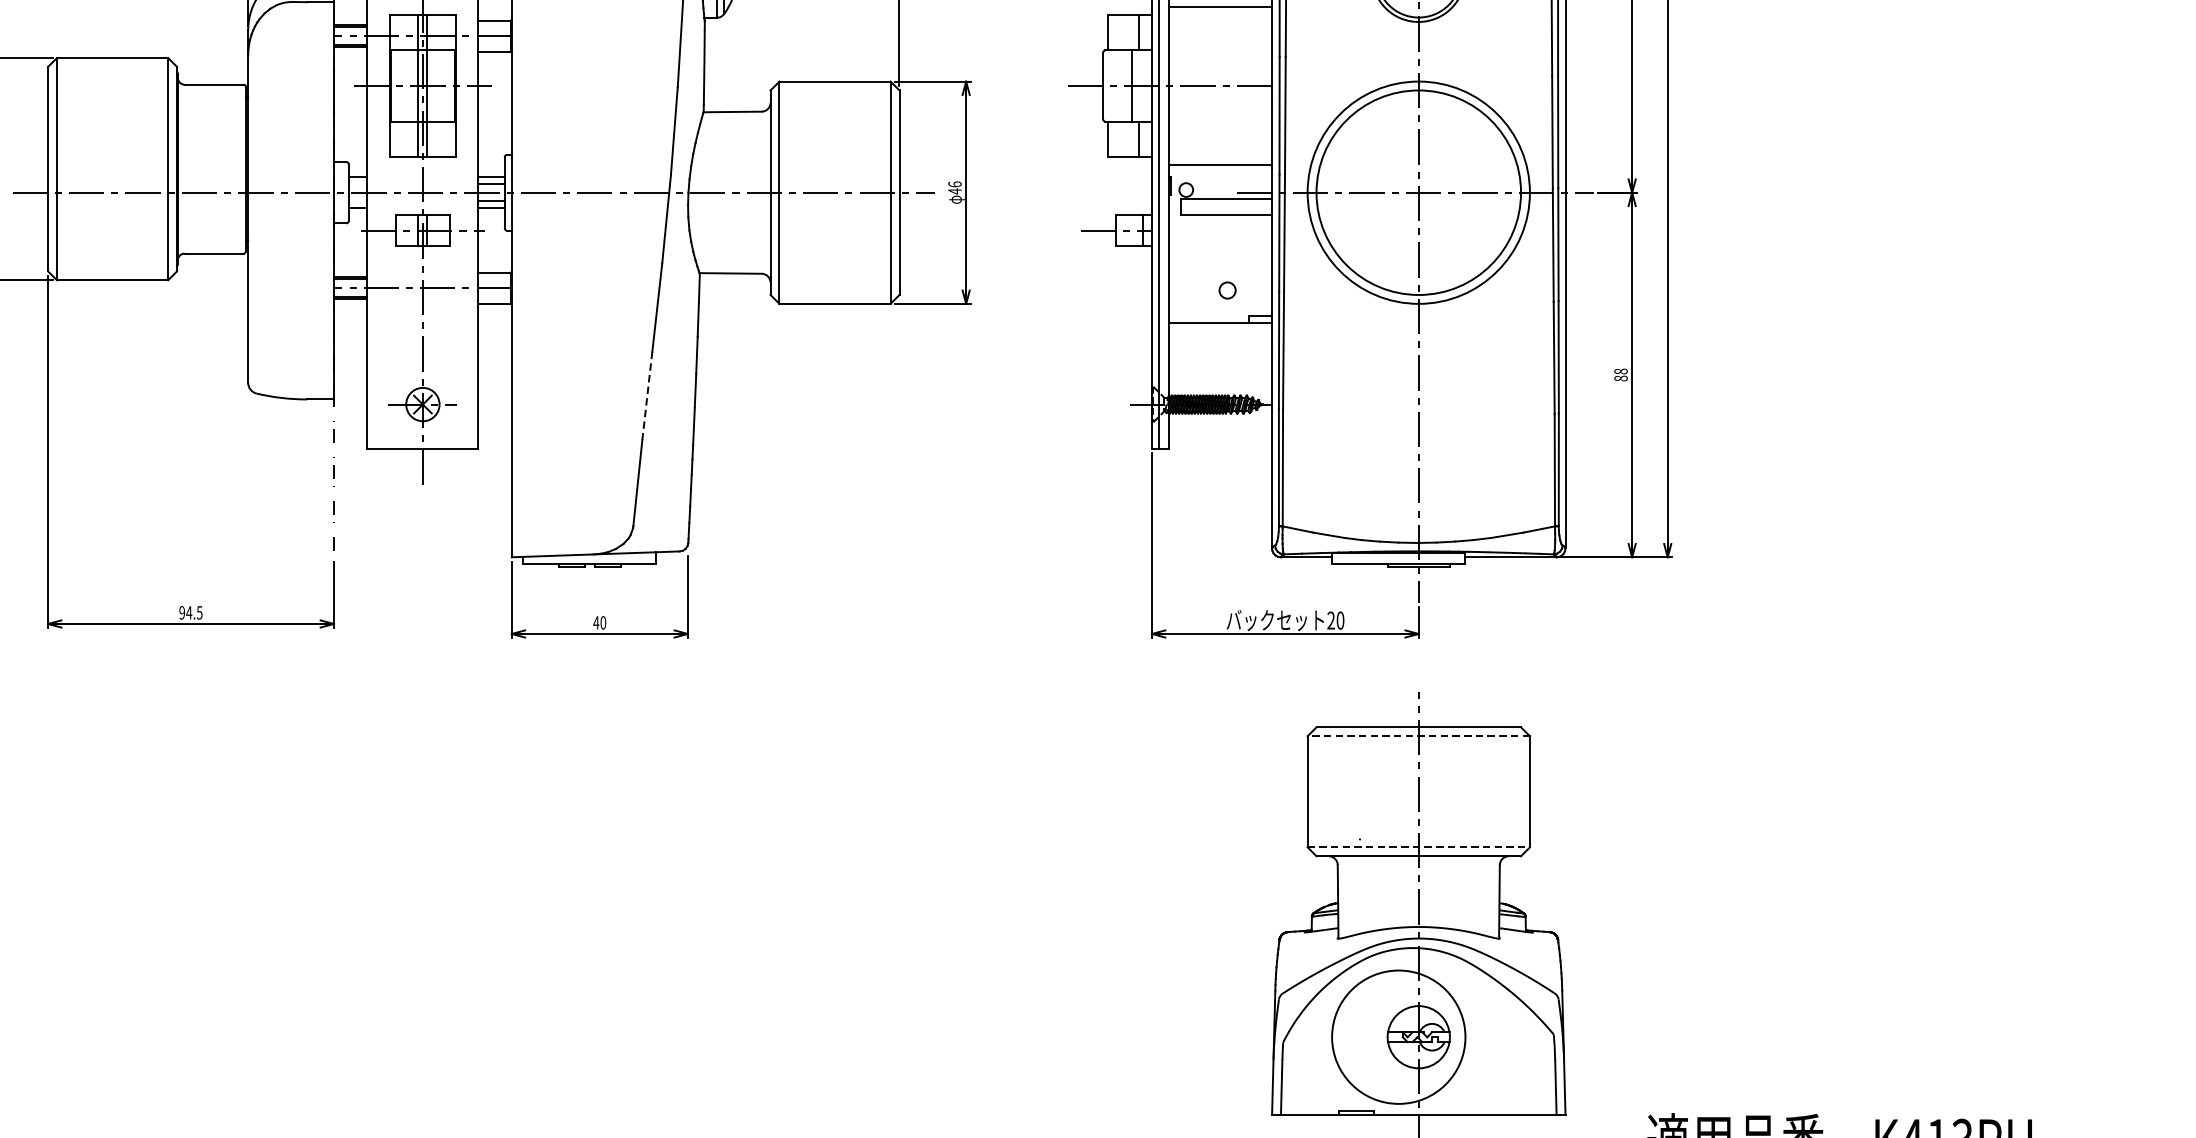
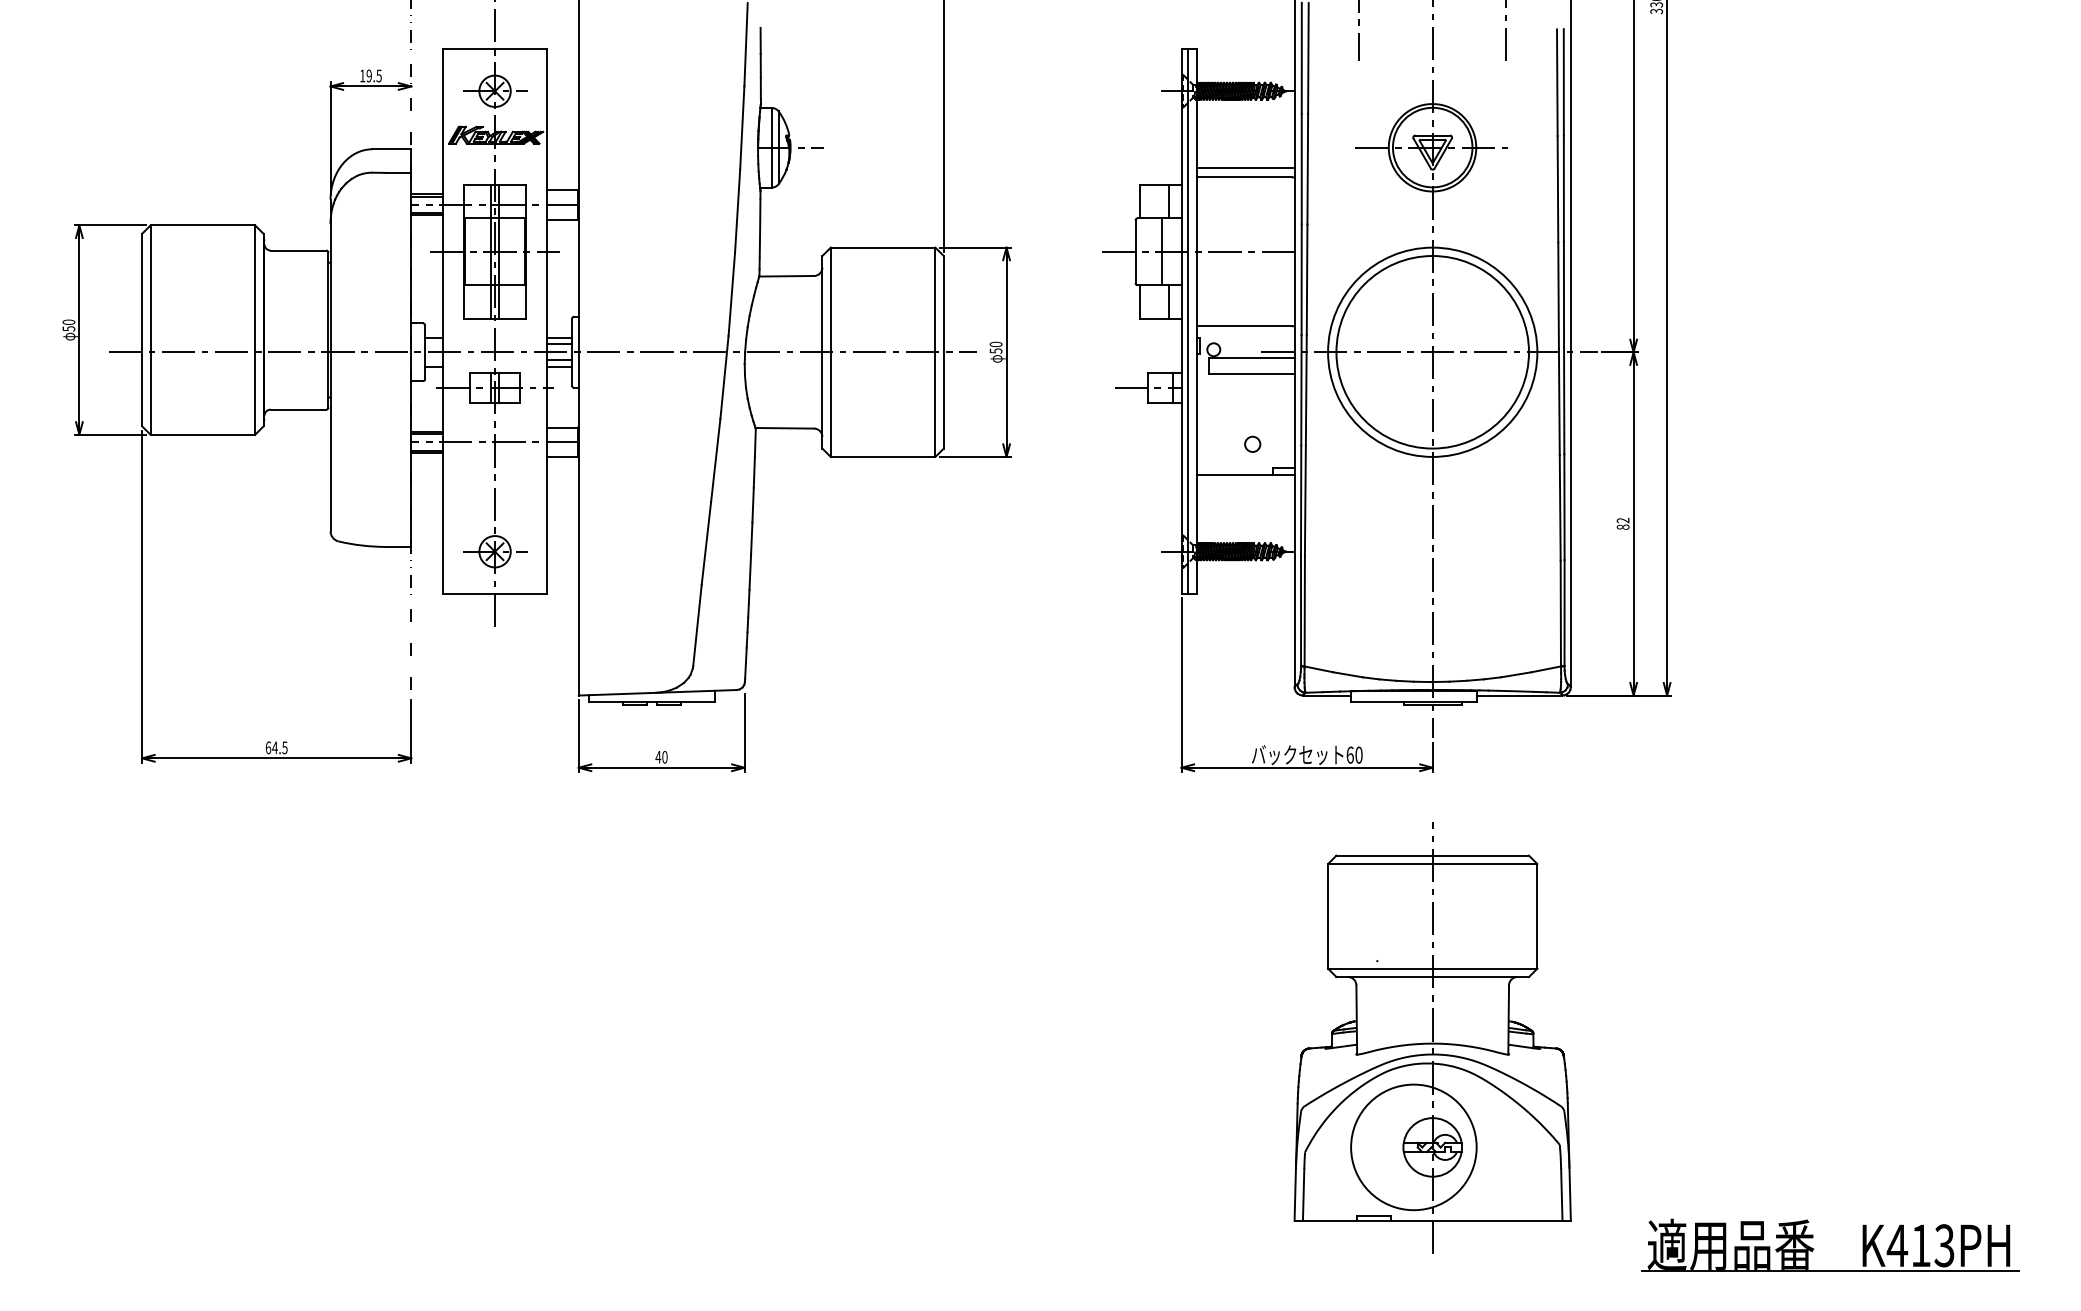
text: (954, 187) -> (995, 347), 46 -> 50
text: (1620, 371) -> (1622, 520), 88 -> 82
line: (647, 395) -> (706, 543), dashed -> solid
text: (182, 612) -> (268, 747), 94.5 -> 64.5
text: (1330, 619) -> (1349, 754), 20 -> 60
line: (1418, 736) -> (1432, 864), dashed -> solid
line: (1418, 847) -> (1432, 968), dashed -> solid

